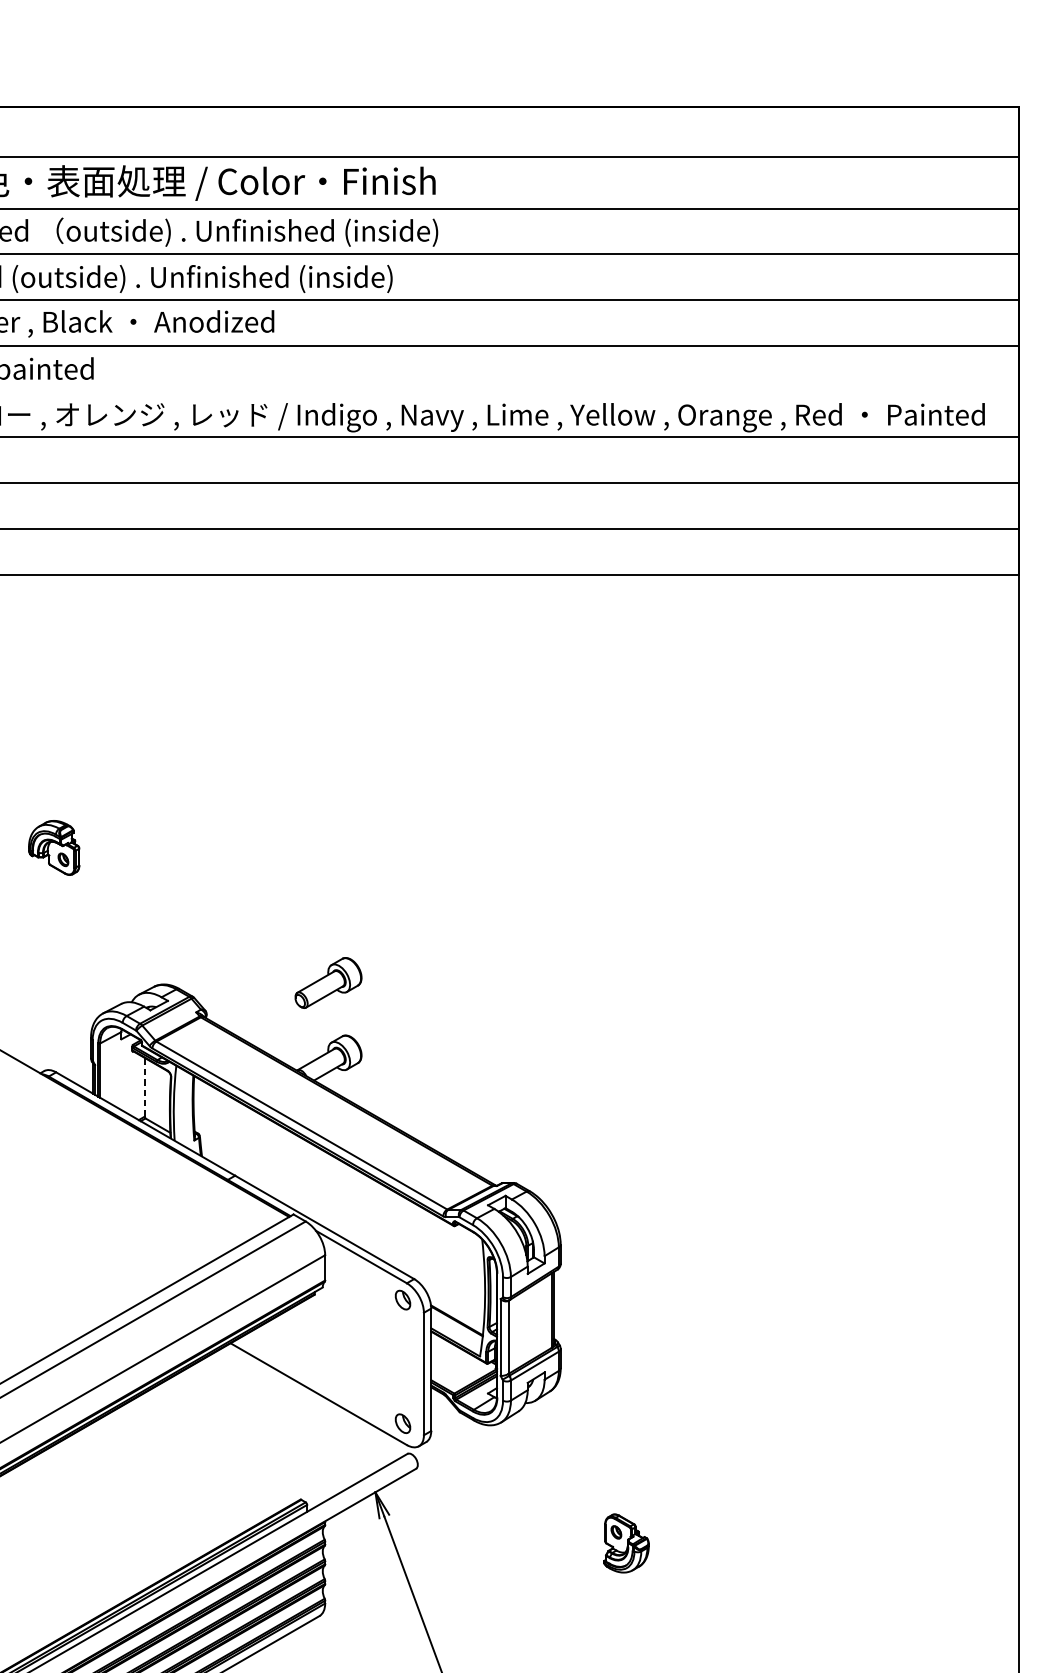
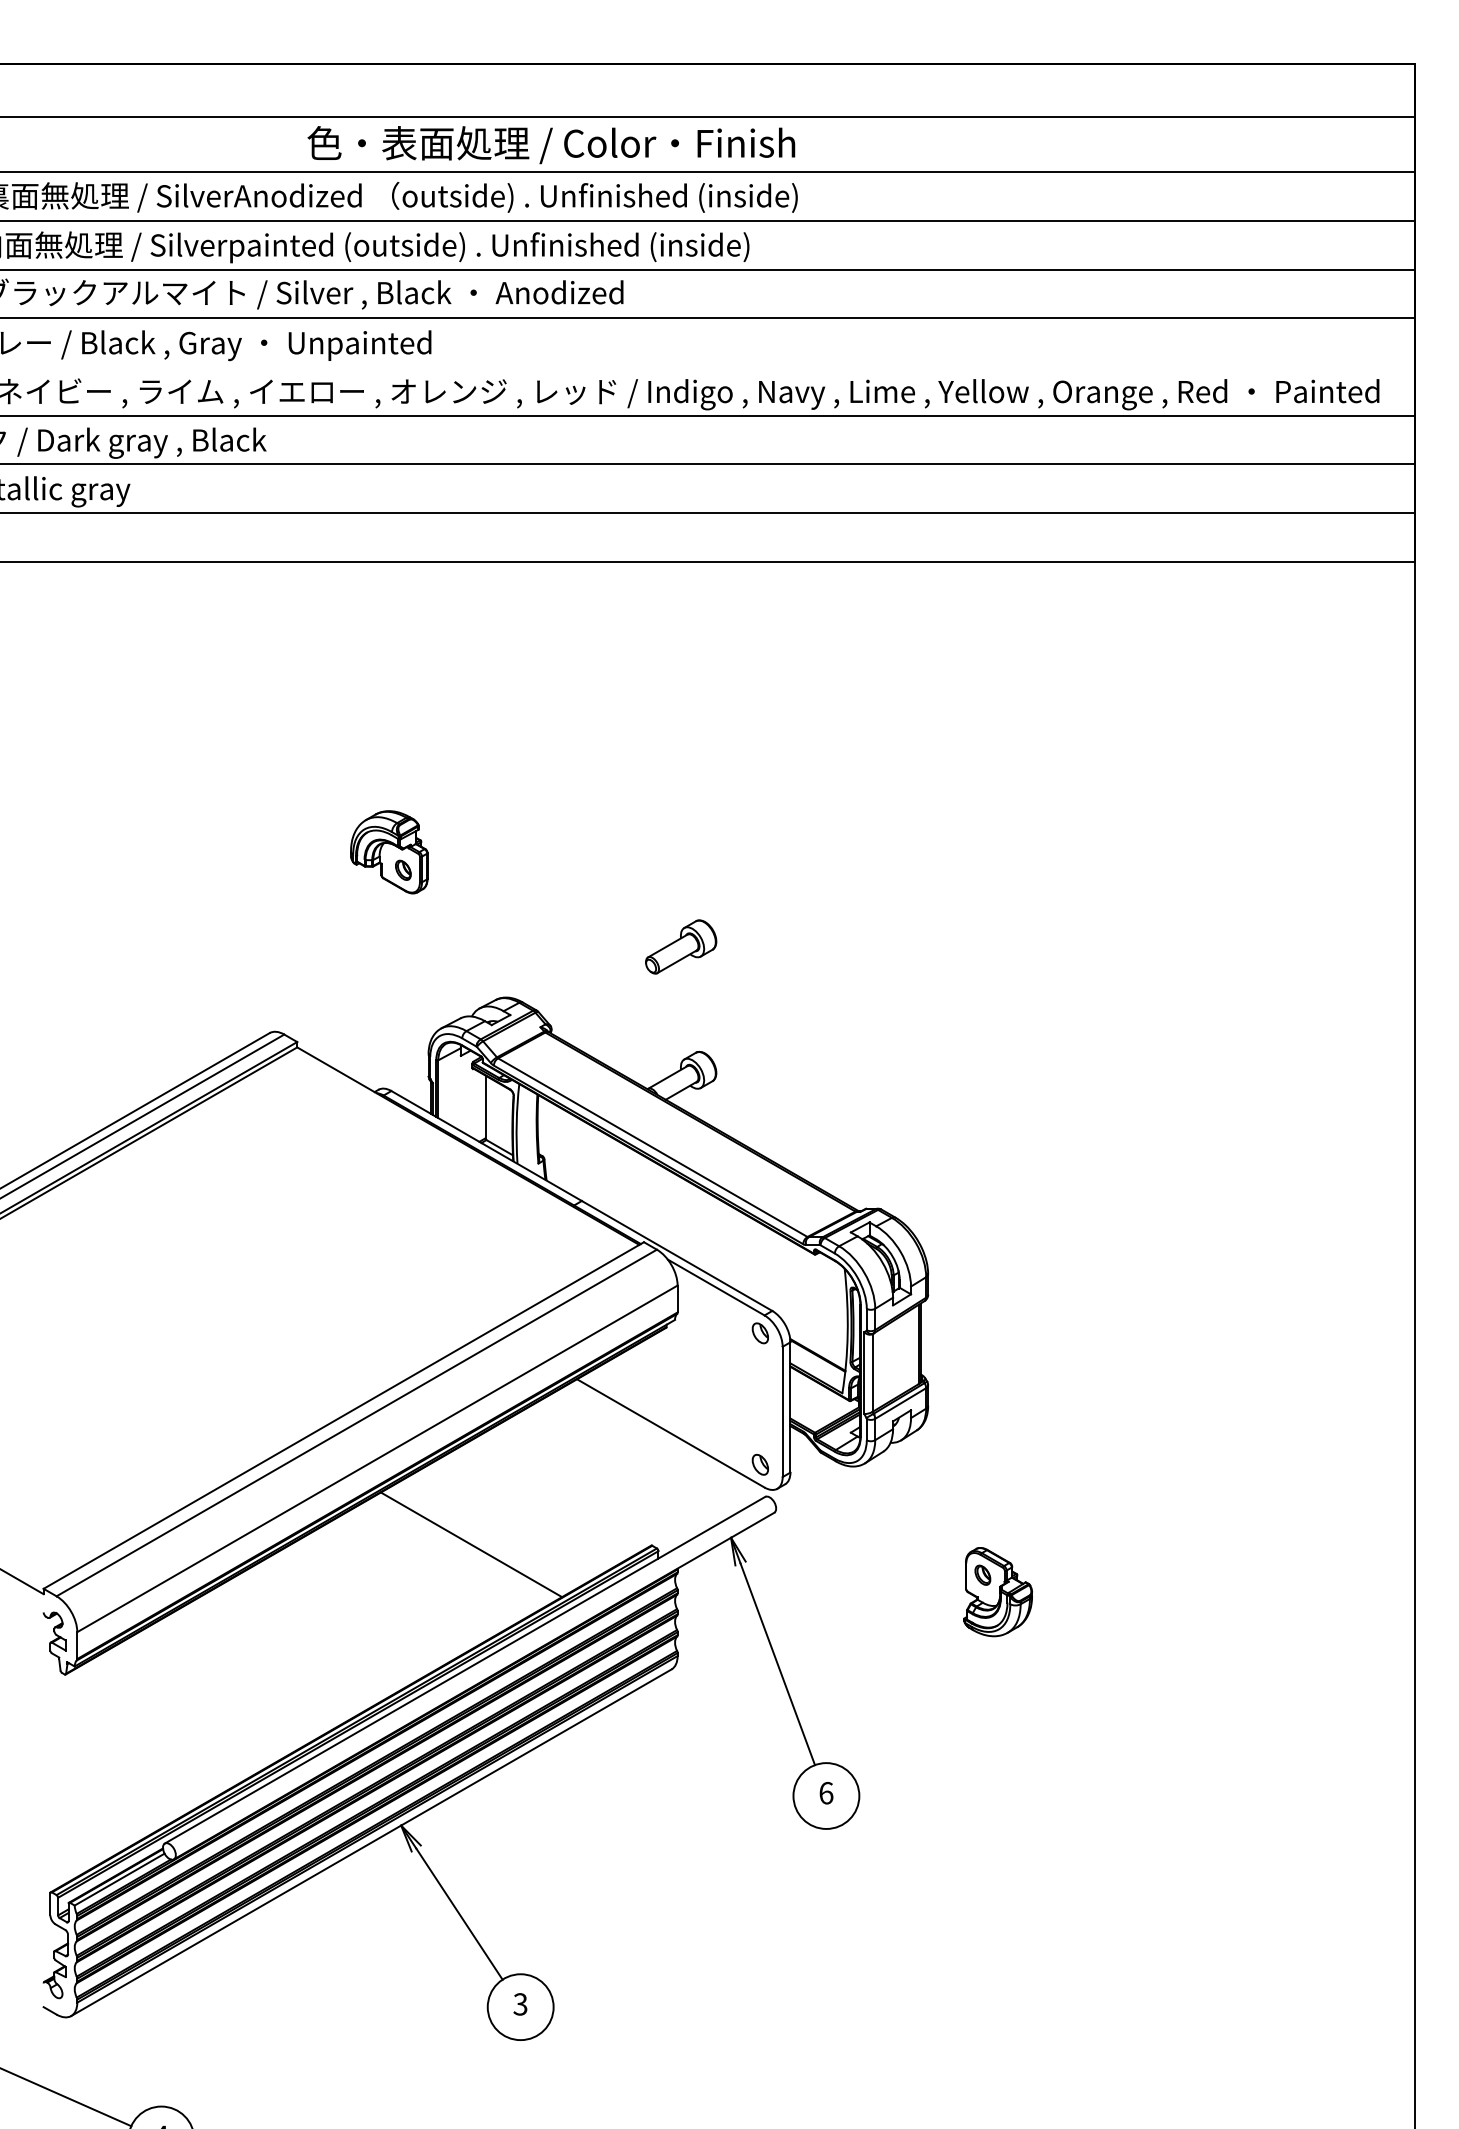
part: (54, 848) -> (389, 852), size x1.43
part: (328, 982) -> (681, 946), moved
line: (144, 1086) -> (485, 1106), dashed -> solid
line: (131, 1498) -> (471, 1544), added
part: (625, 1543) -> (997, 1592), size x1.43

